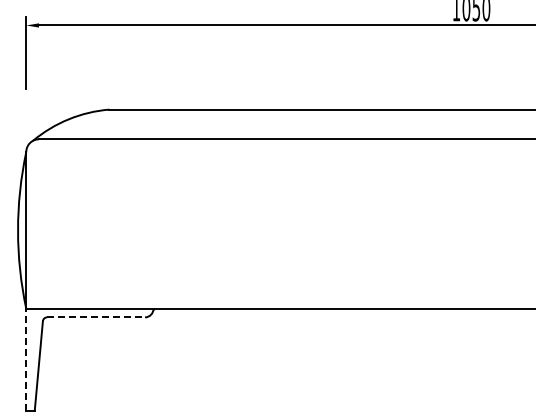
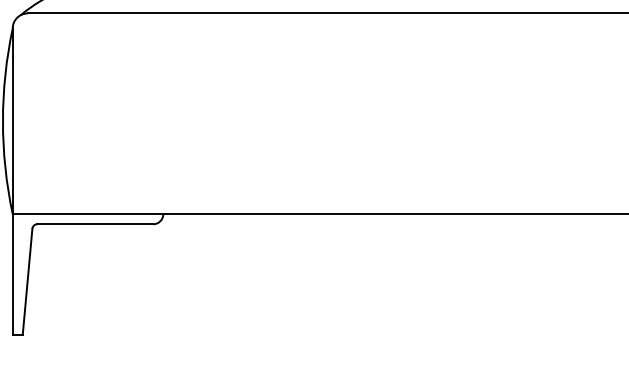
line: (96, 317) -> (95, 224), dashed -> solid
line: (26, 359) -> (12, 274), dashed -> solid

